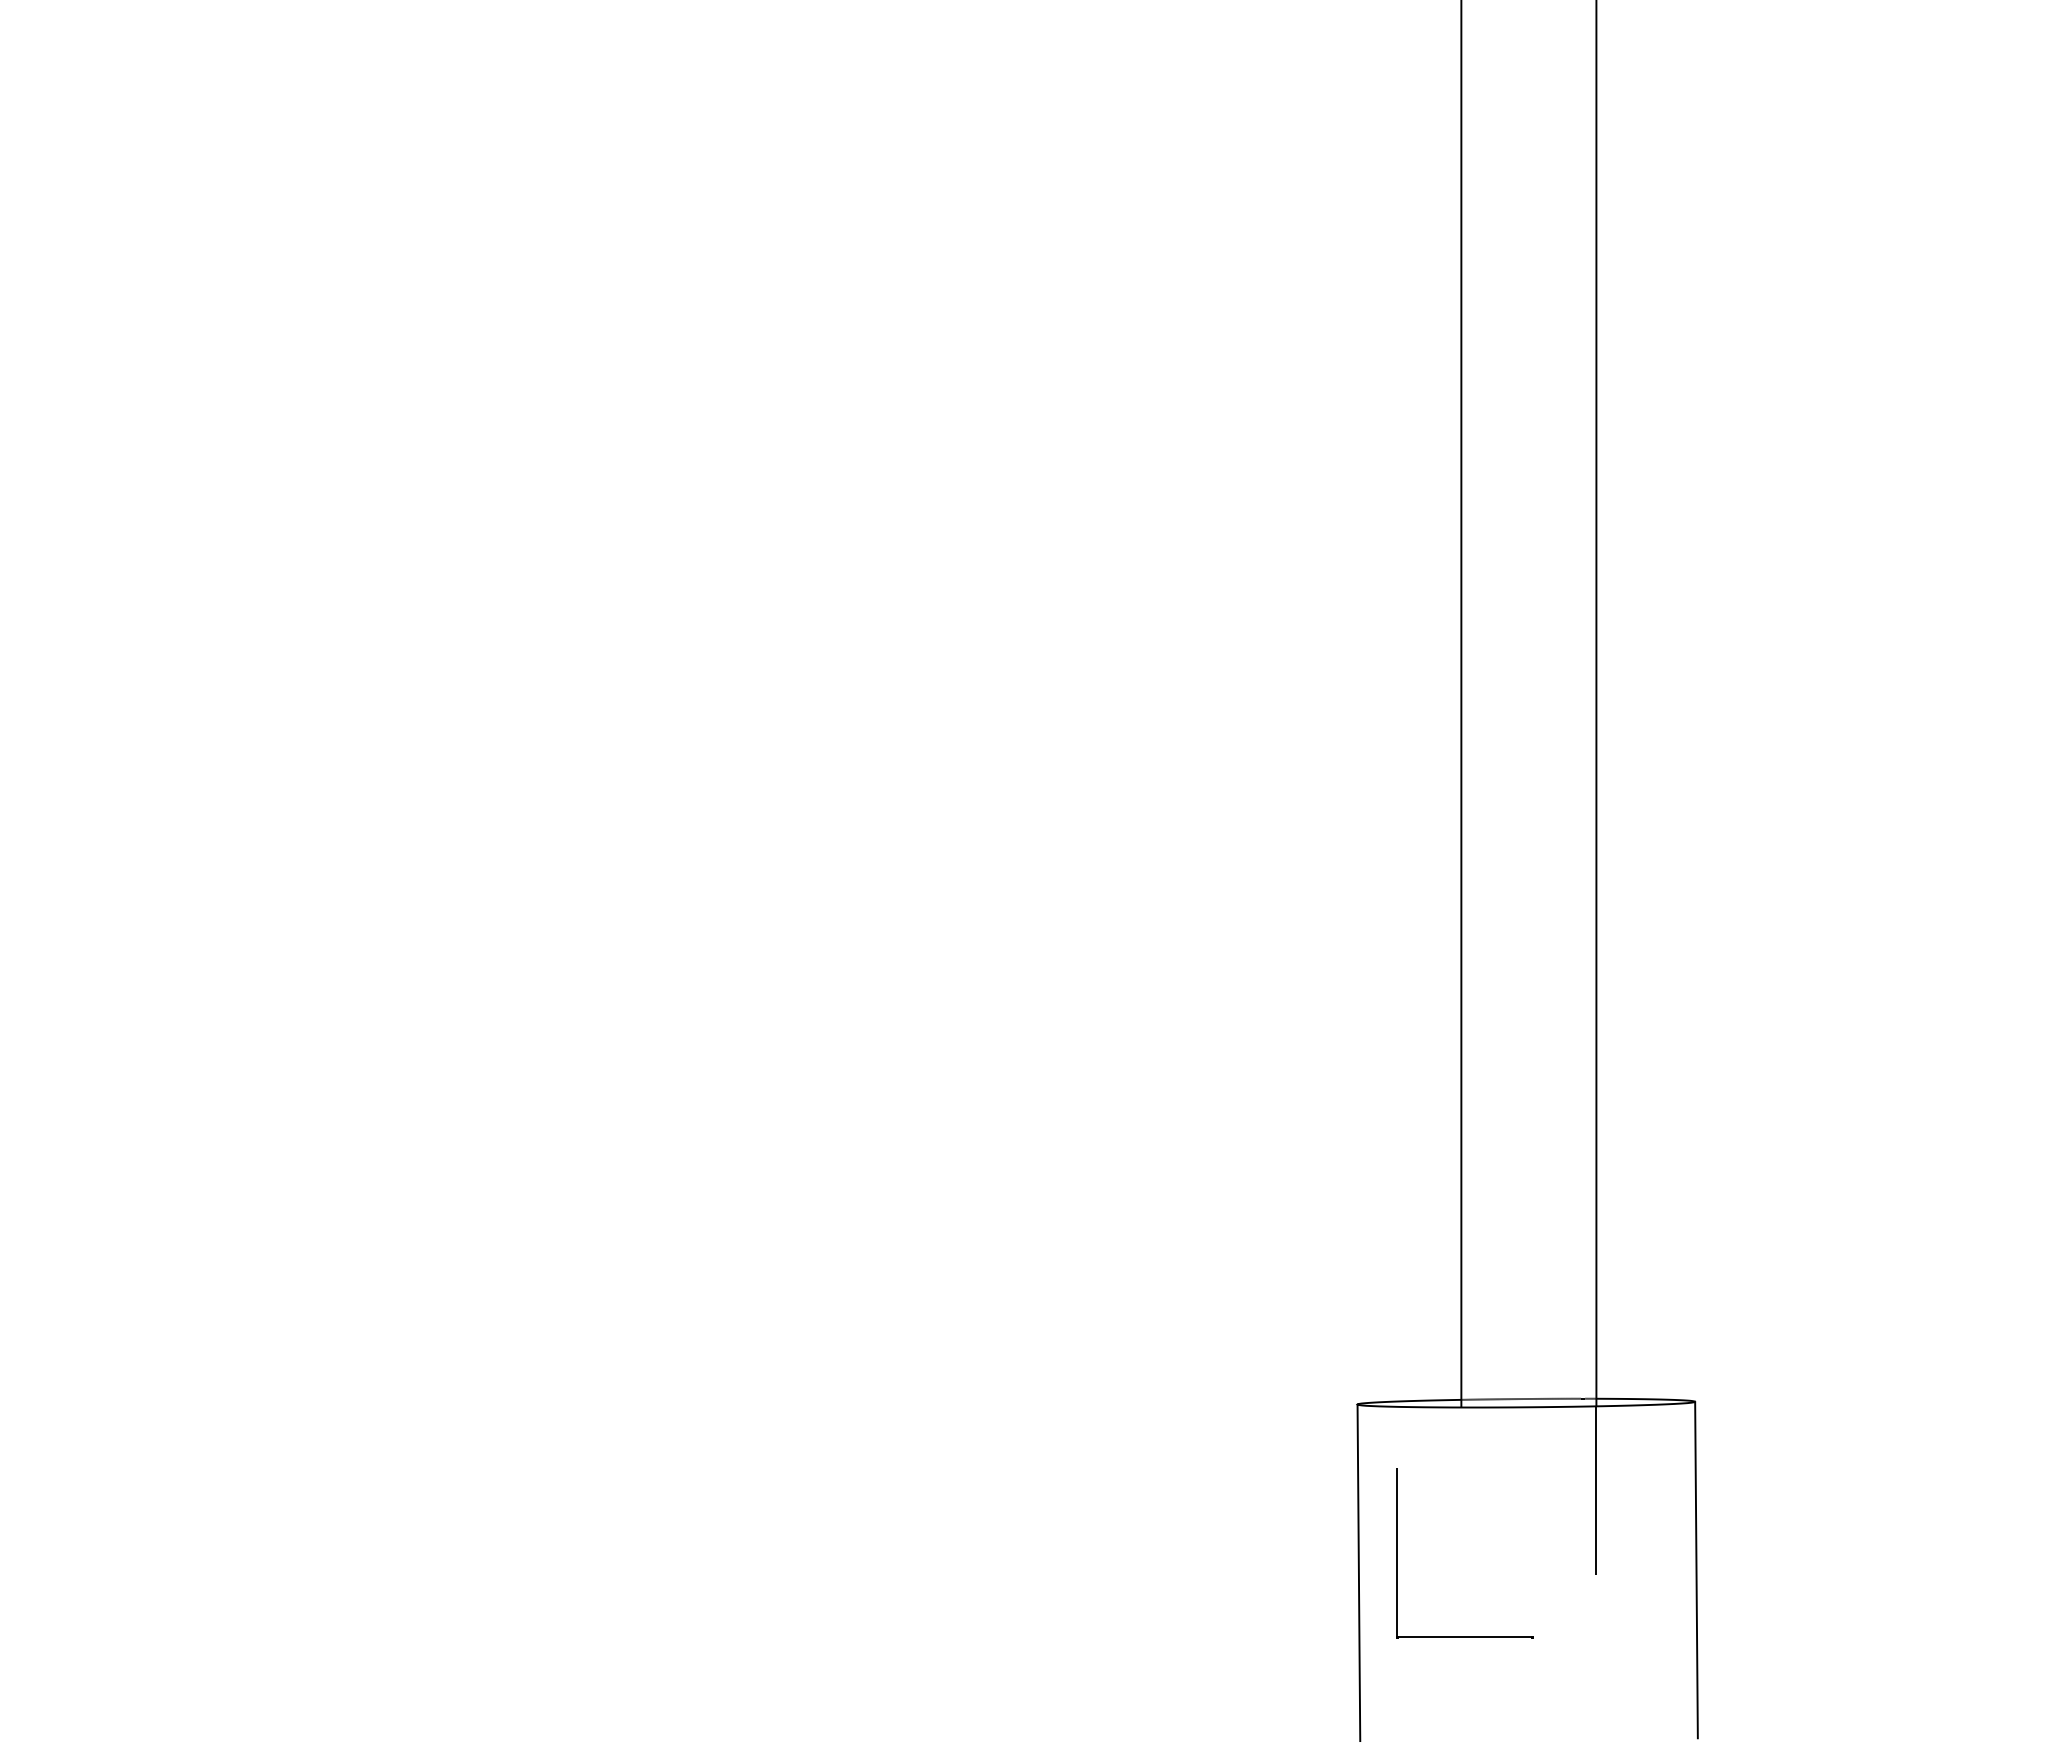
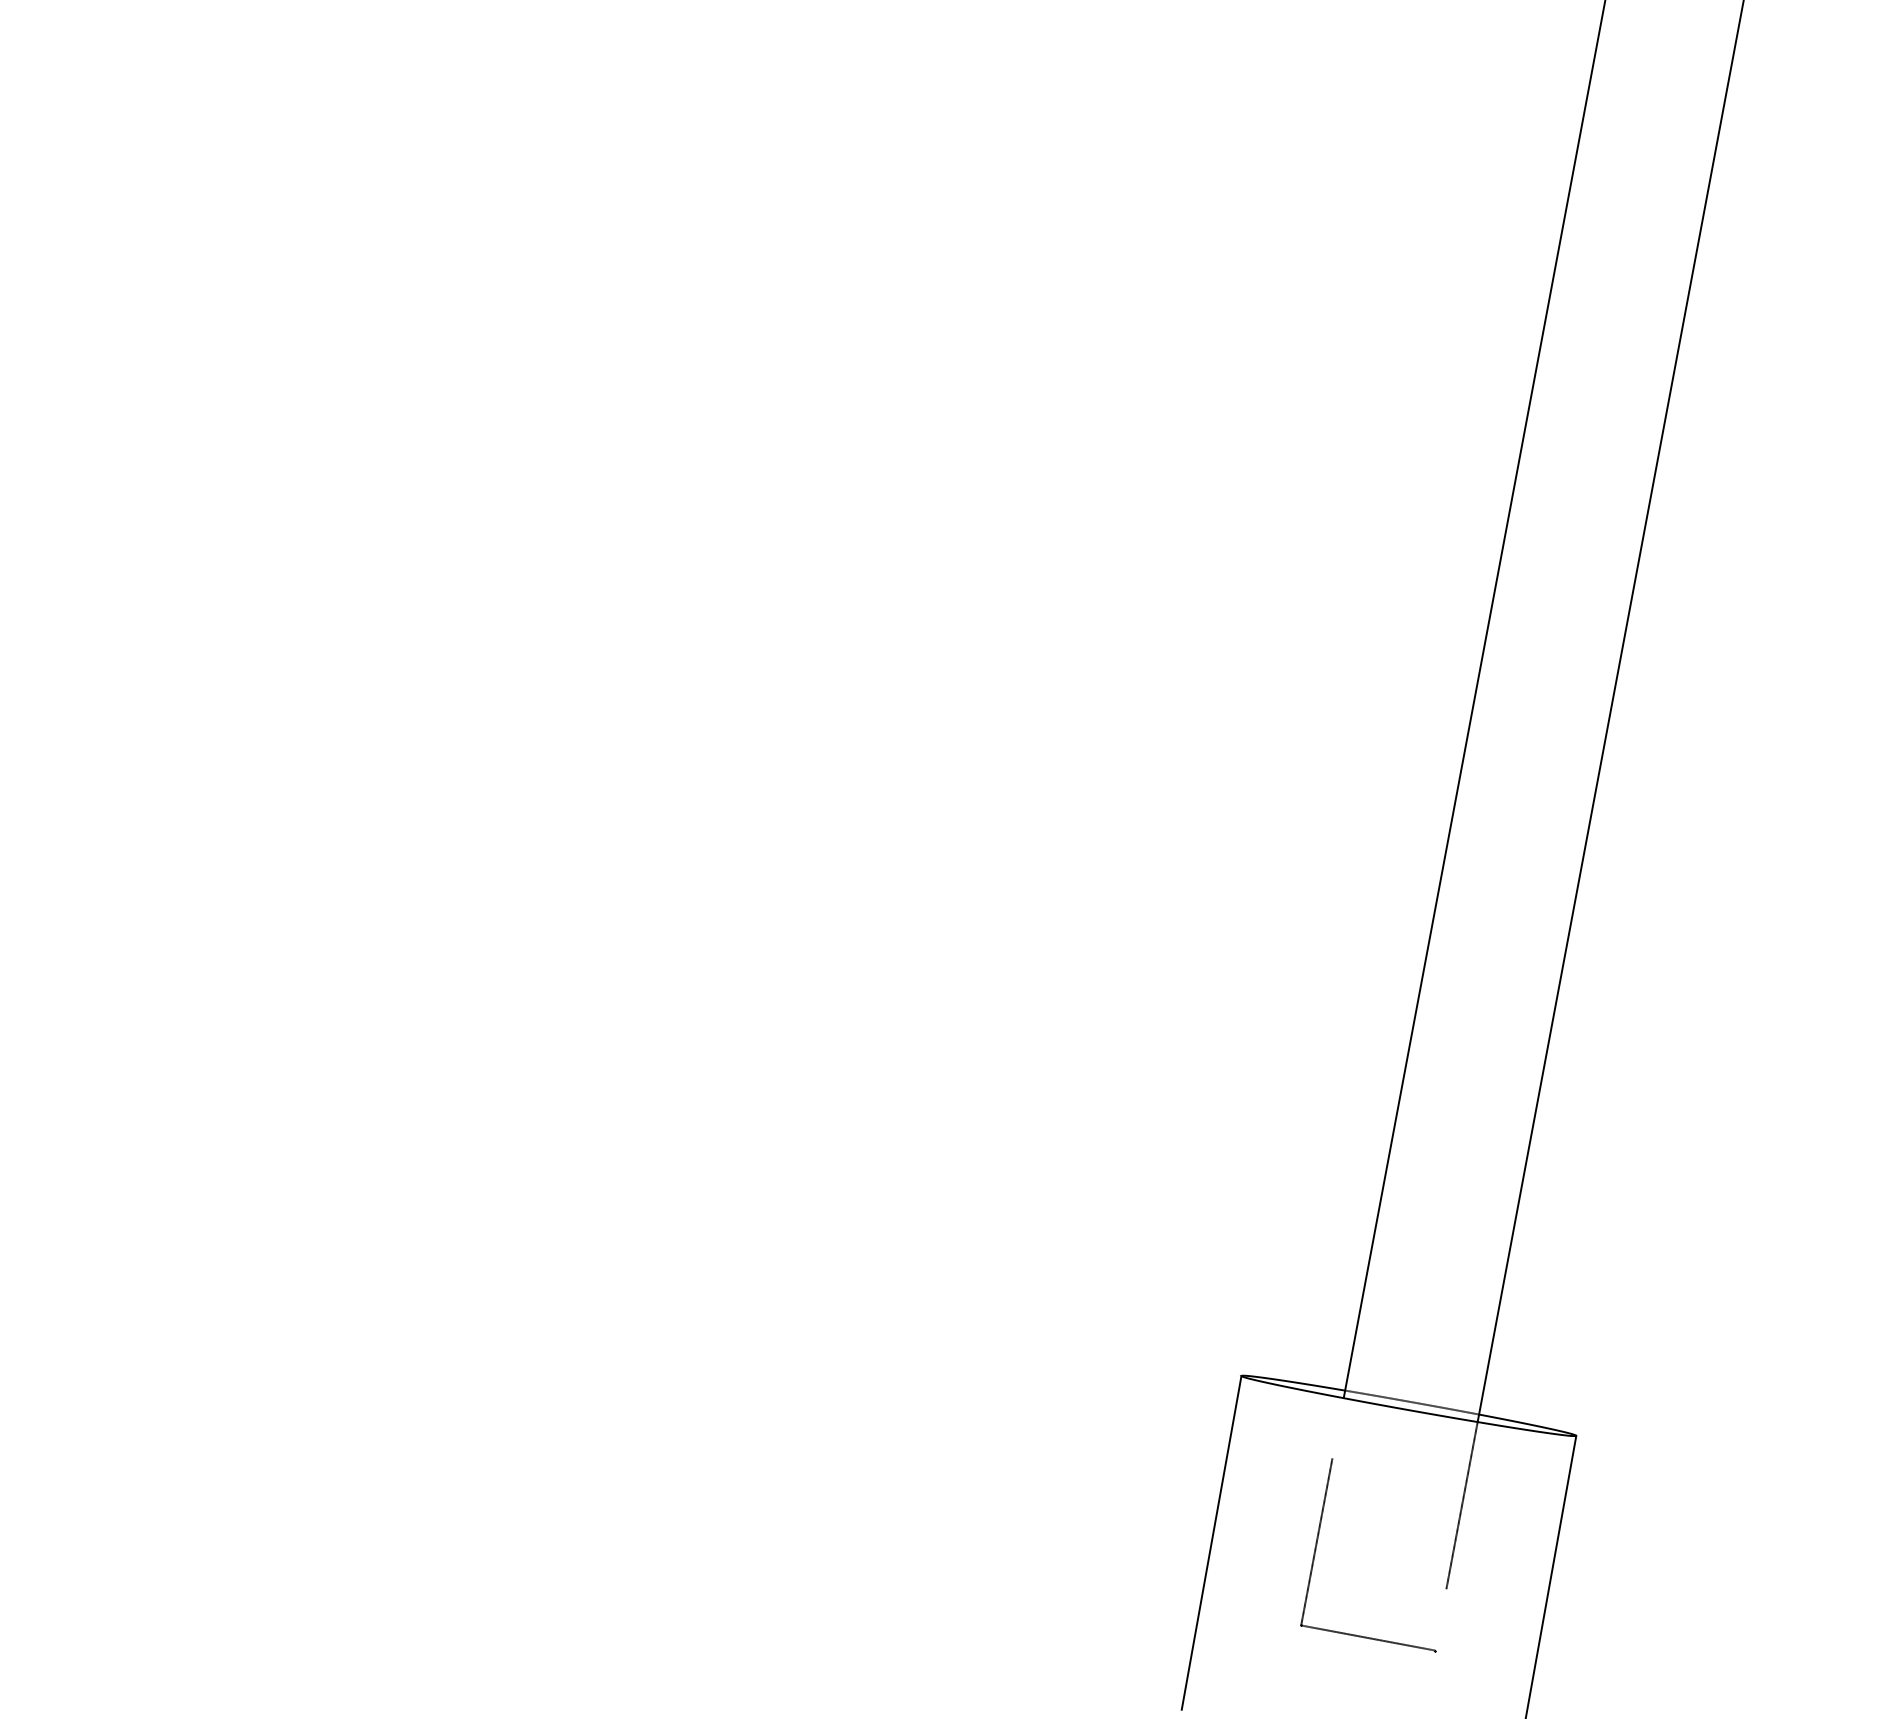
part: (1397, 1553) -> (1316, 1542), moved

